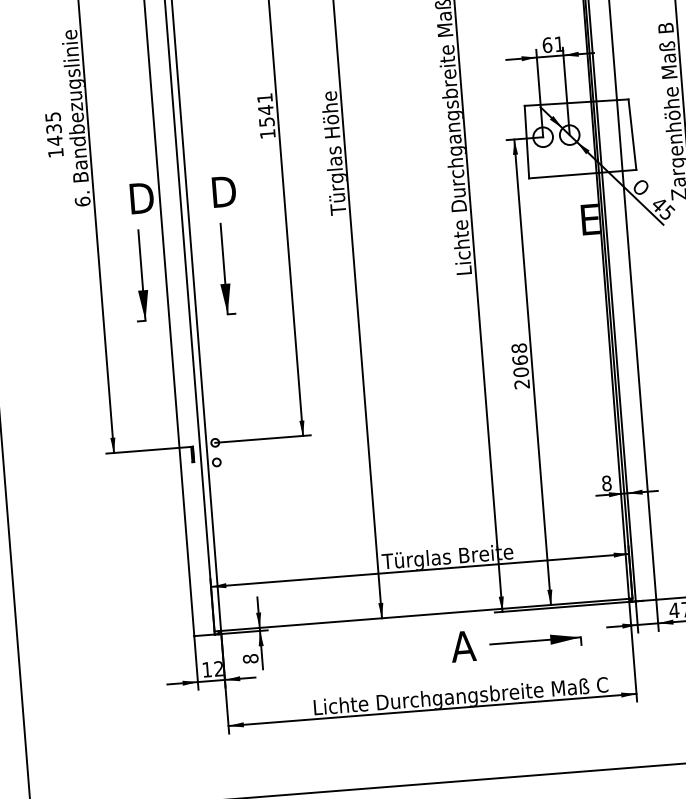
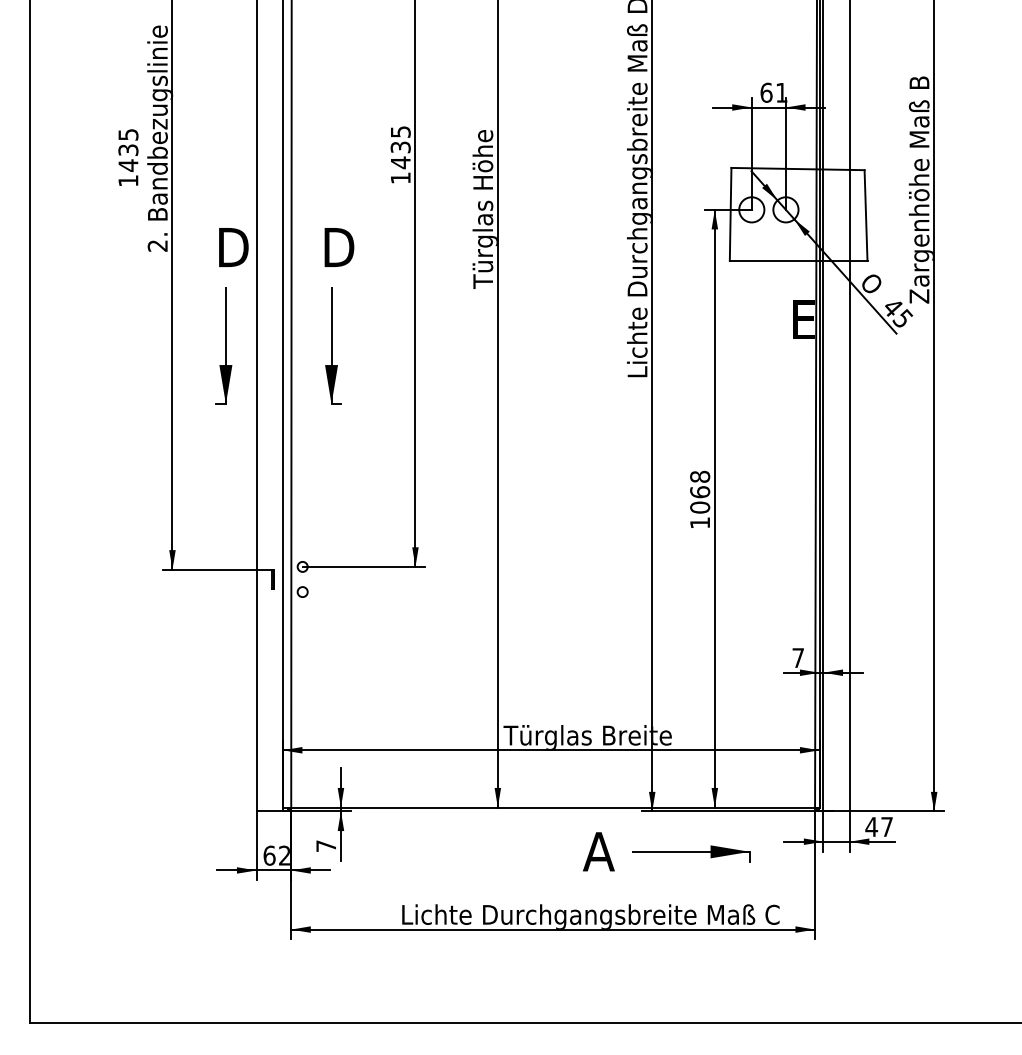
text: (265, 110) -> (400, 147), 1541 -> 1435
text: (82, 201) -> (157, 245), 6. -> 2.
text: (521, 383) -> (699, 522), 2068 -> 1068
text: (607, 483) -> (798, 658), 8 -> 7
text: (250, 659) -> (326, 846), 8 -> 7
text: (207, 669) -> (269, 855), 12 -> 62

